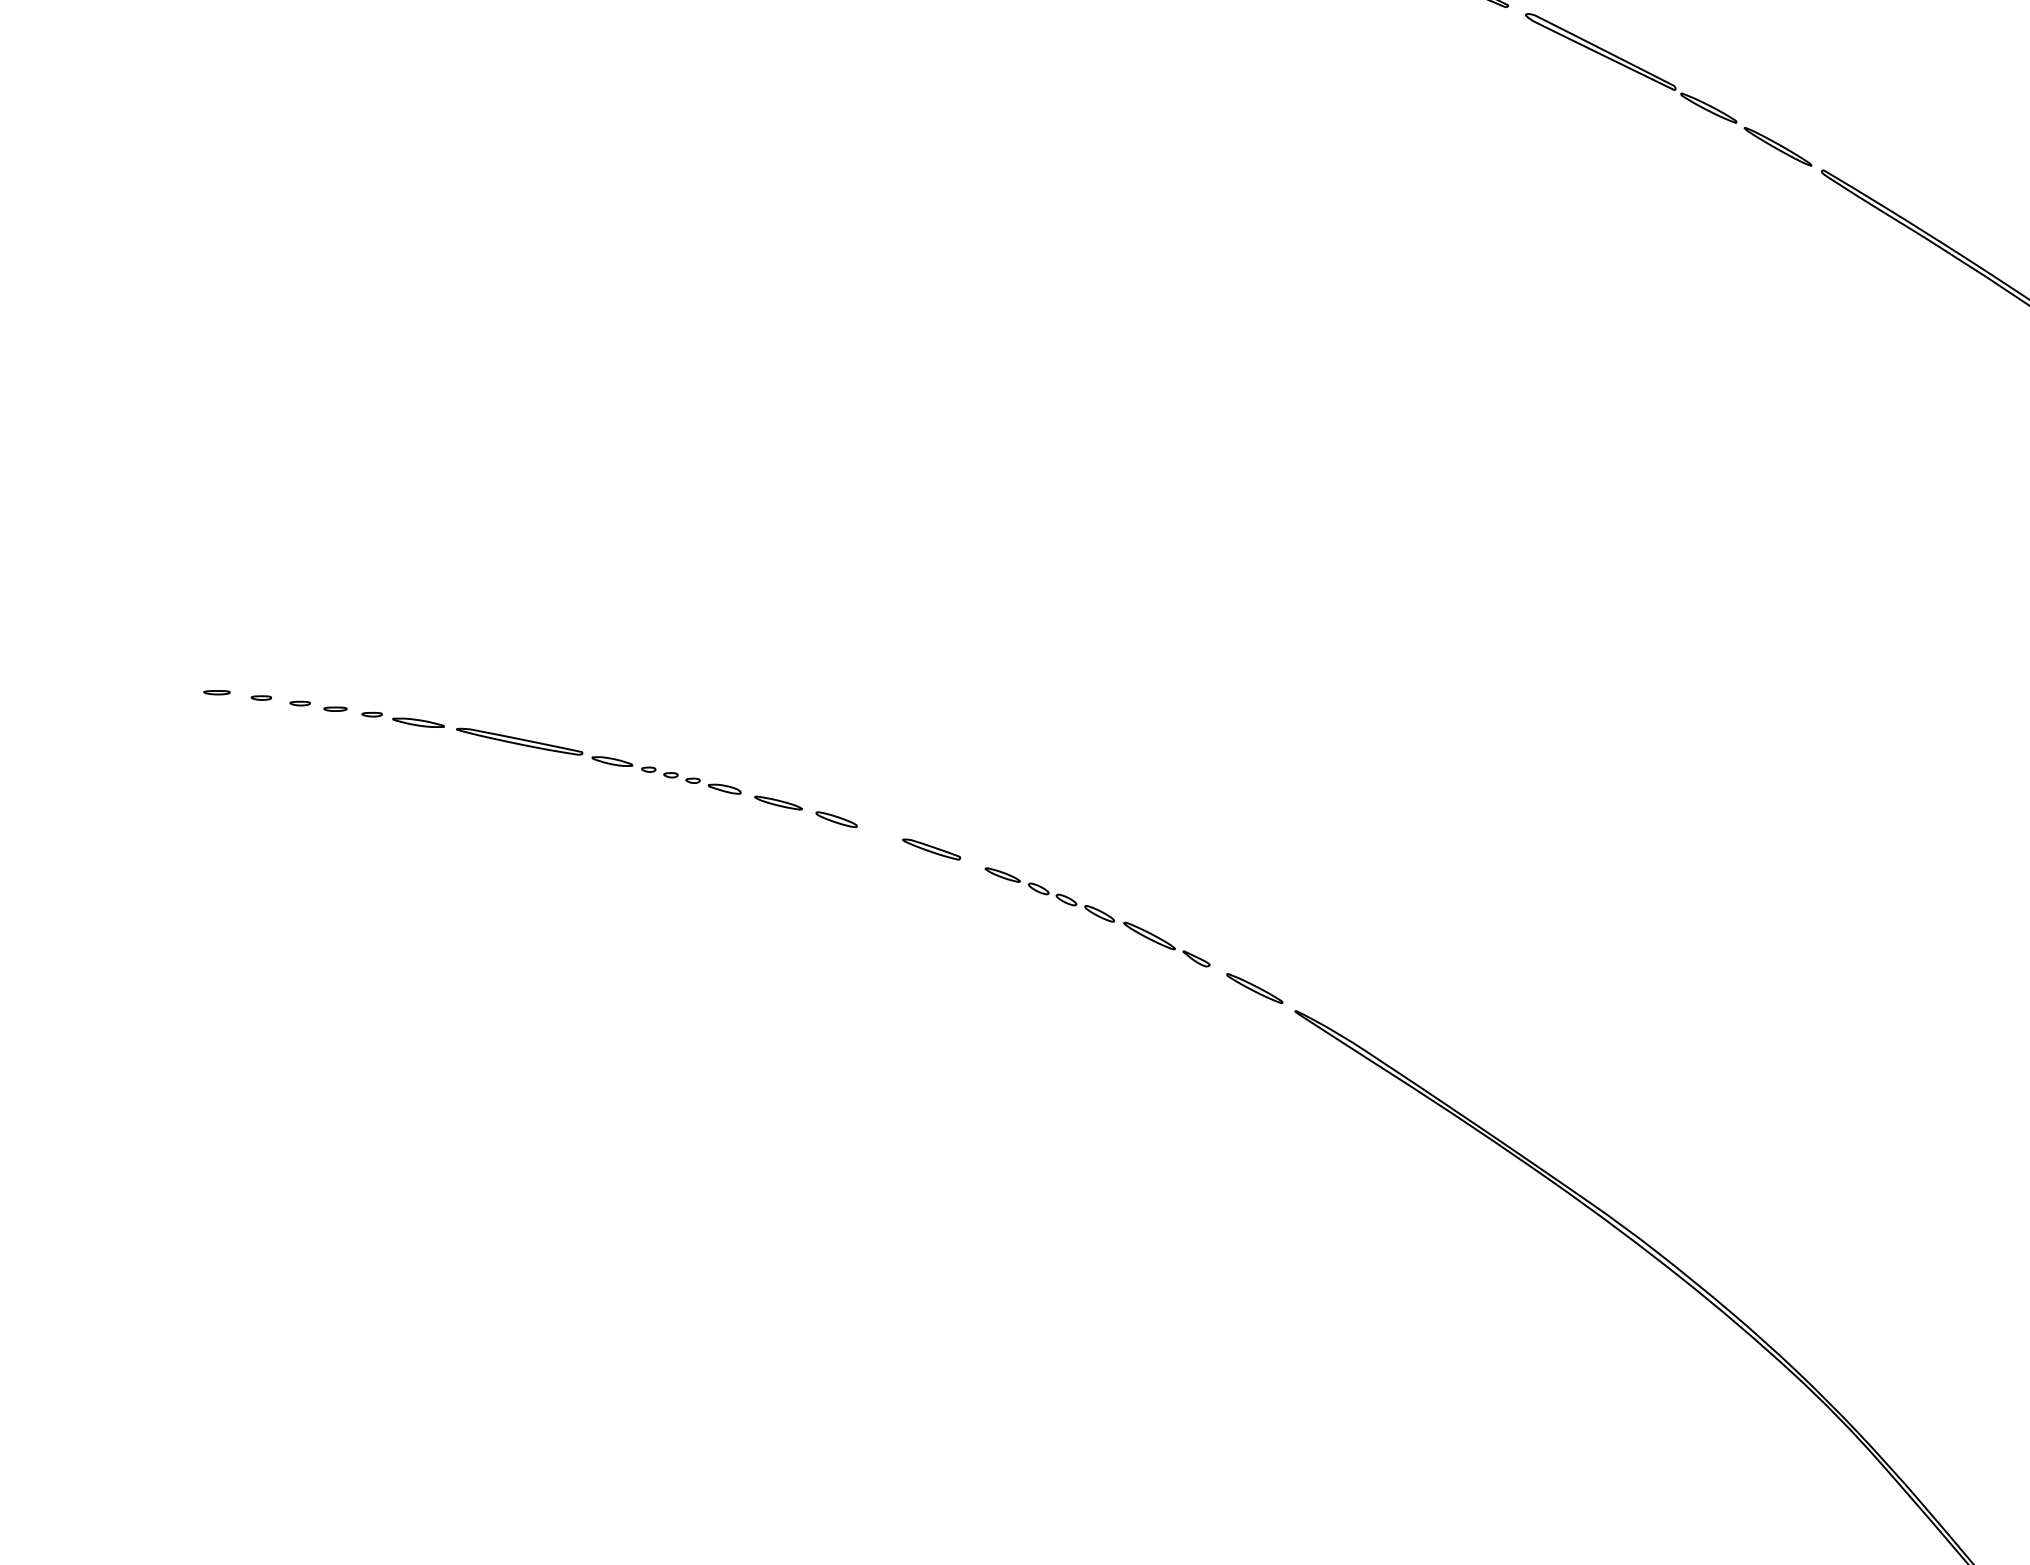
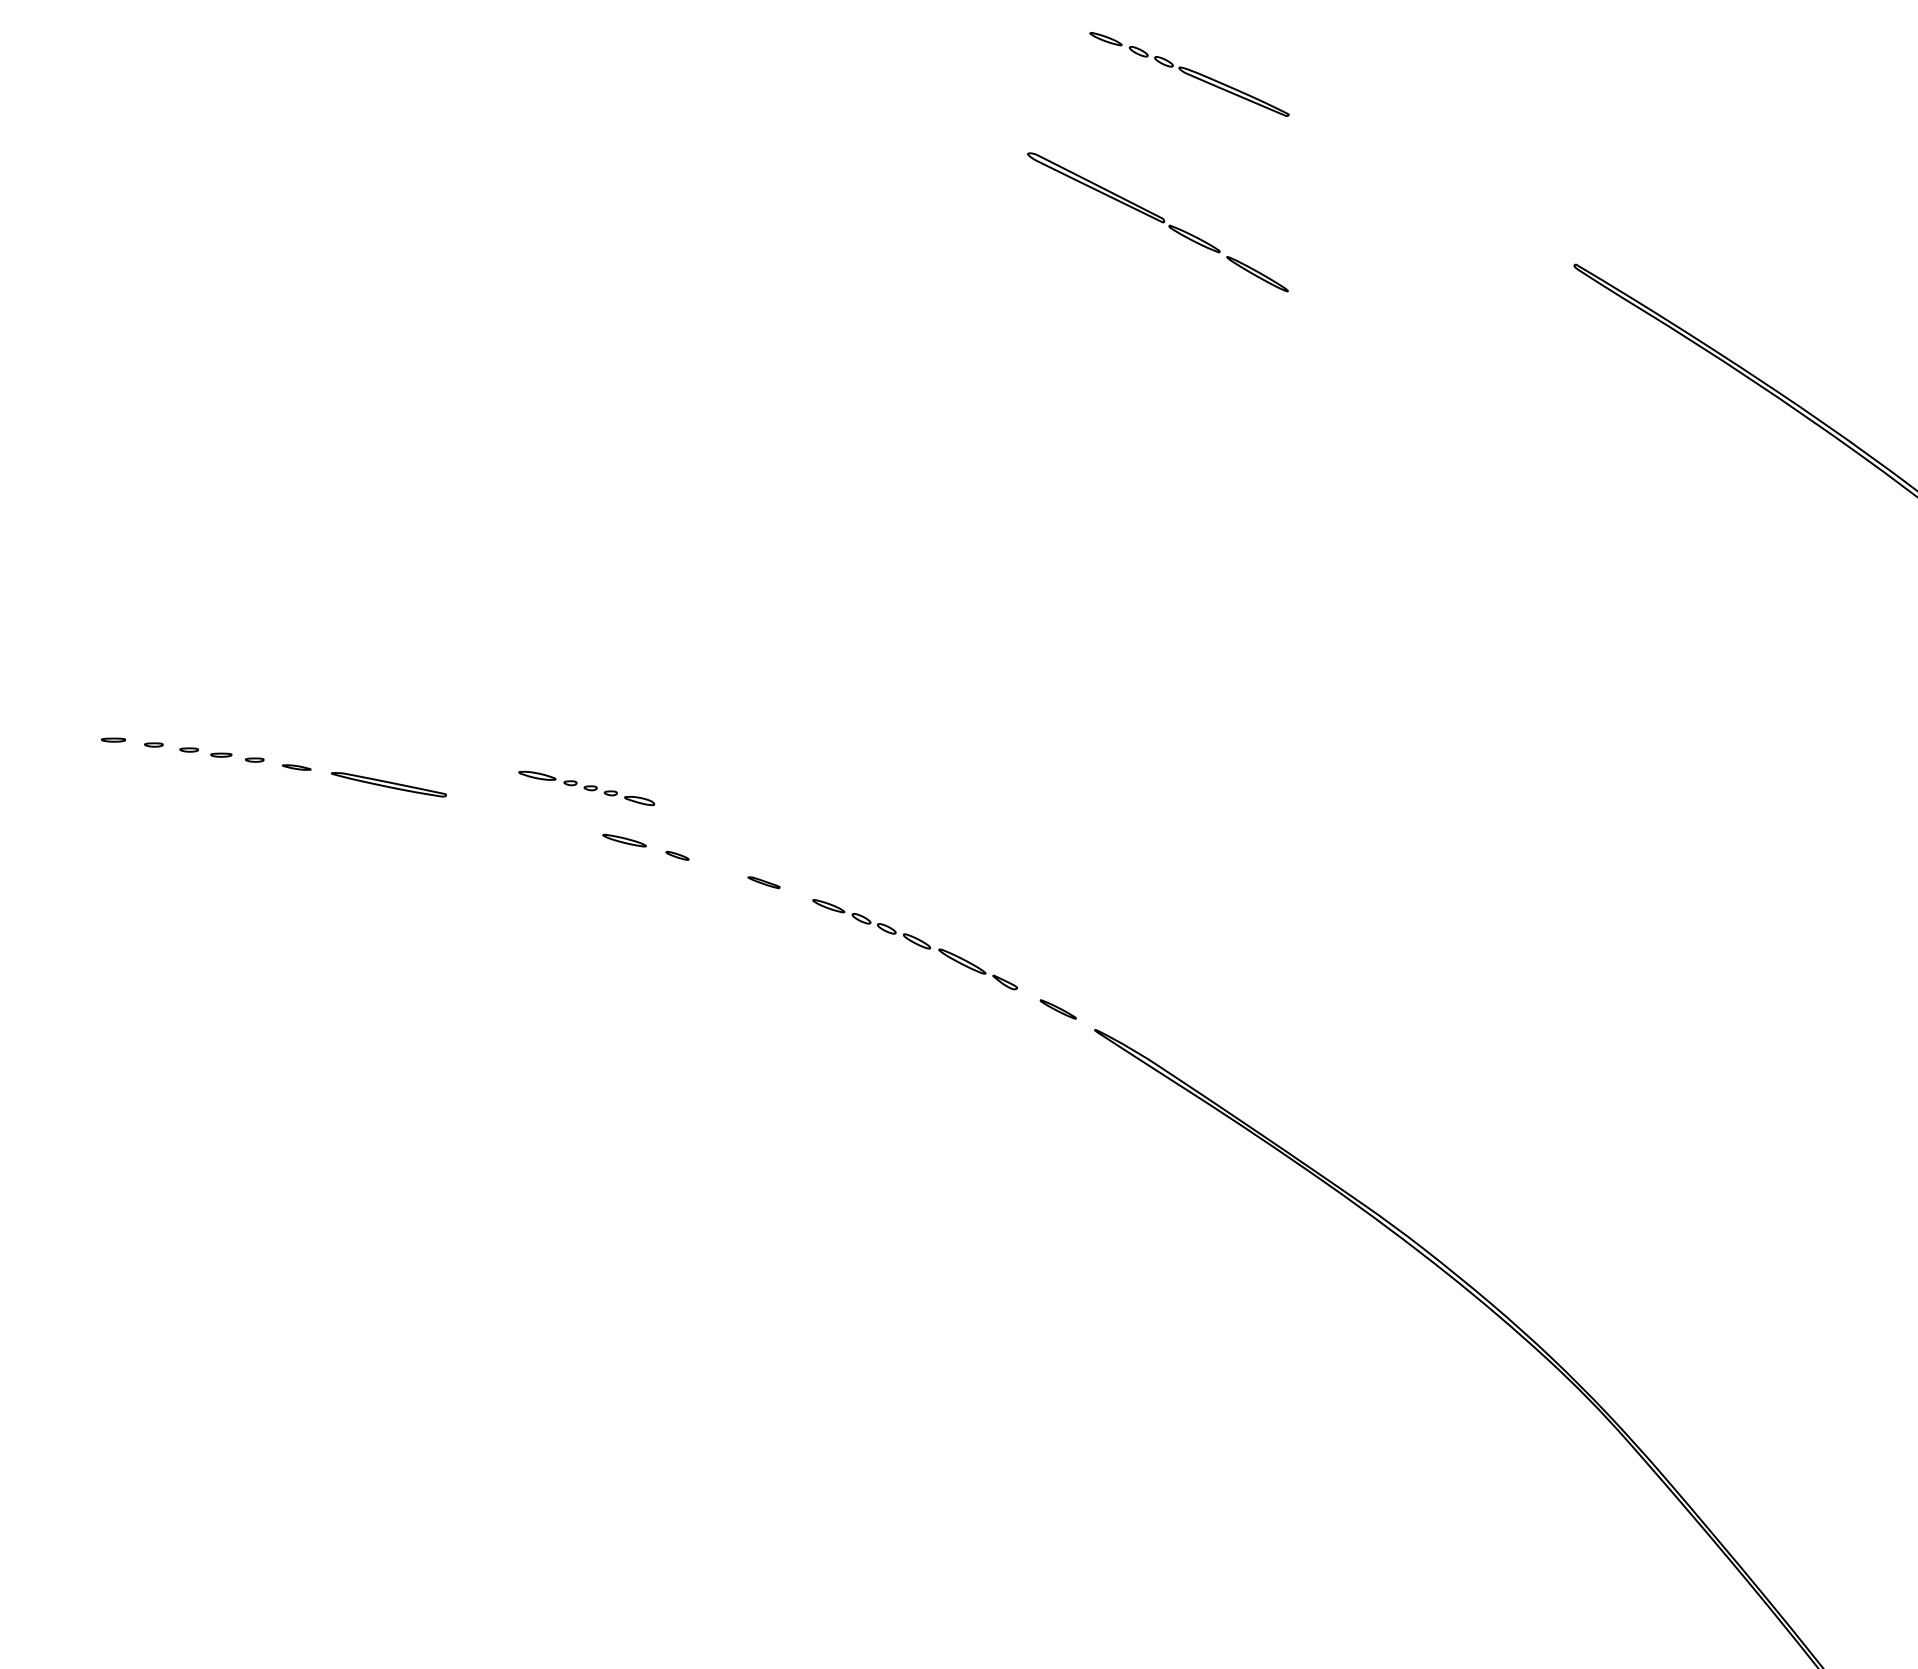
part: (1668, 90) -> (1157, 222), moved
part: (418, 722) -> (296, 767), size x0.6
part: (666, 775) -> (586, 788), moved
part: (836, 819) -> (677, 855), size x0.6
part: (931, 849) -> (763, 882), size x0.6
part: (1255, 988) -> (1058, 1009), size x0.7

